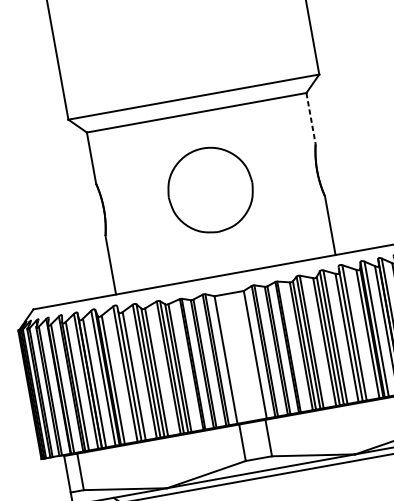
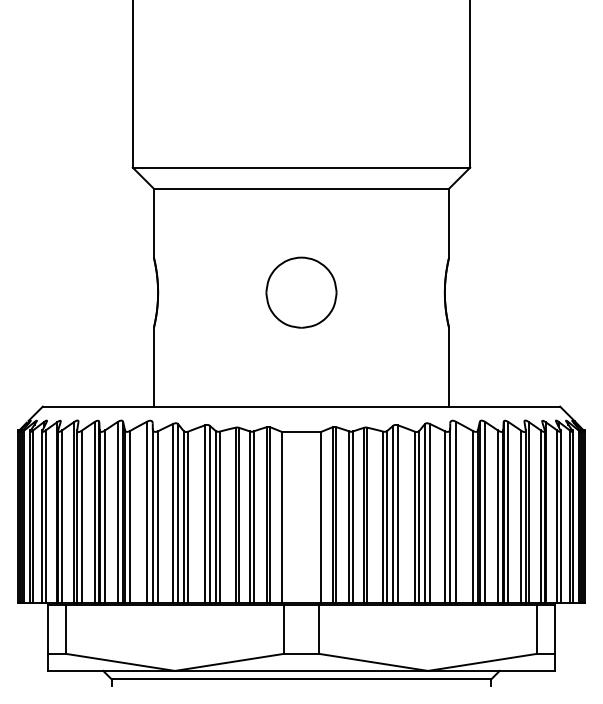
line: (311, 118) -> (449, 223), dashed -> solid
part: (210, 189) -> (301, 292), size x0.62

